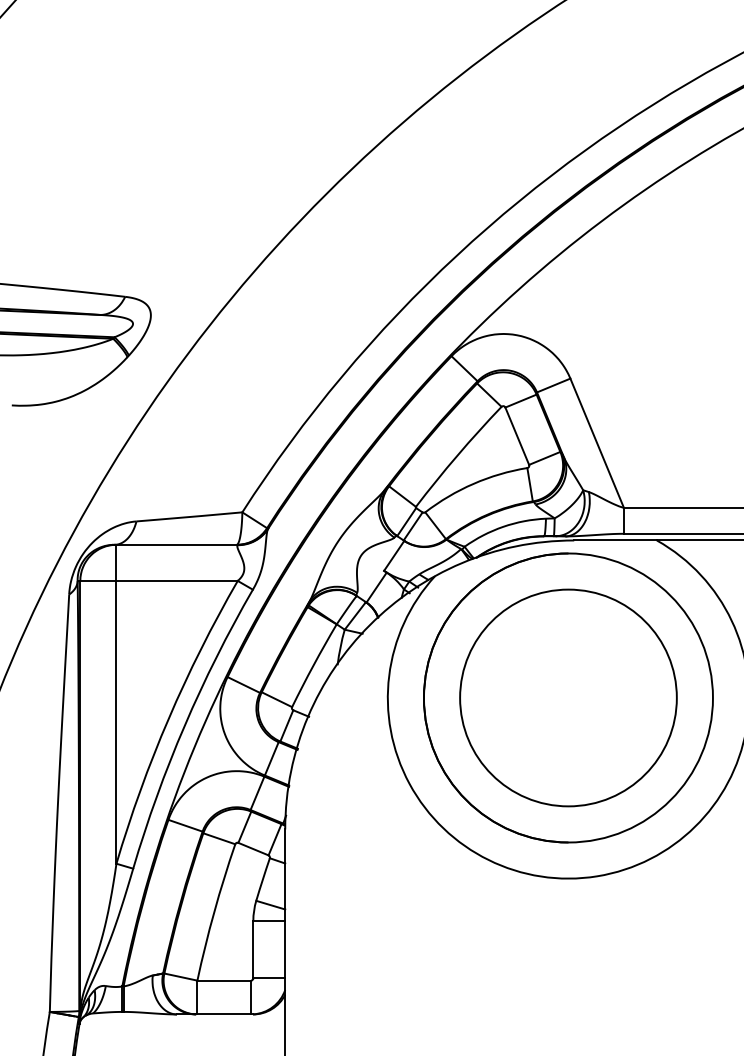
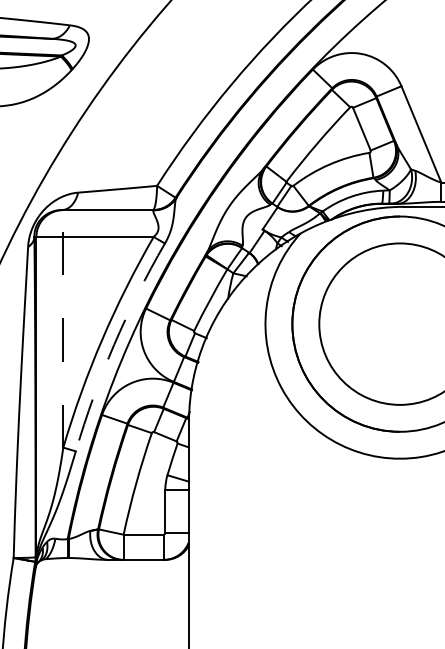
line: (116, 703) -> (63, 328), solid -> dashed
arc: (184, 725) -> (114, 344), solid -> dashed

